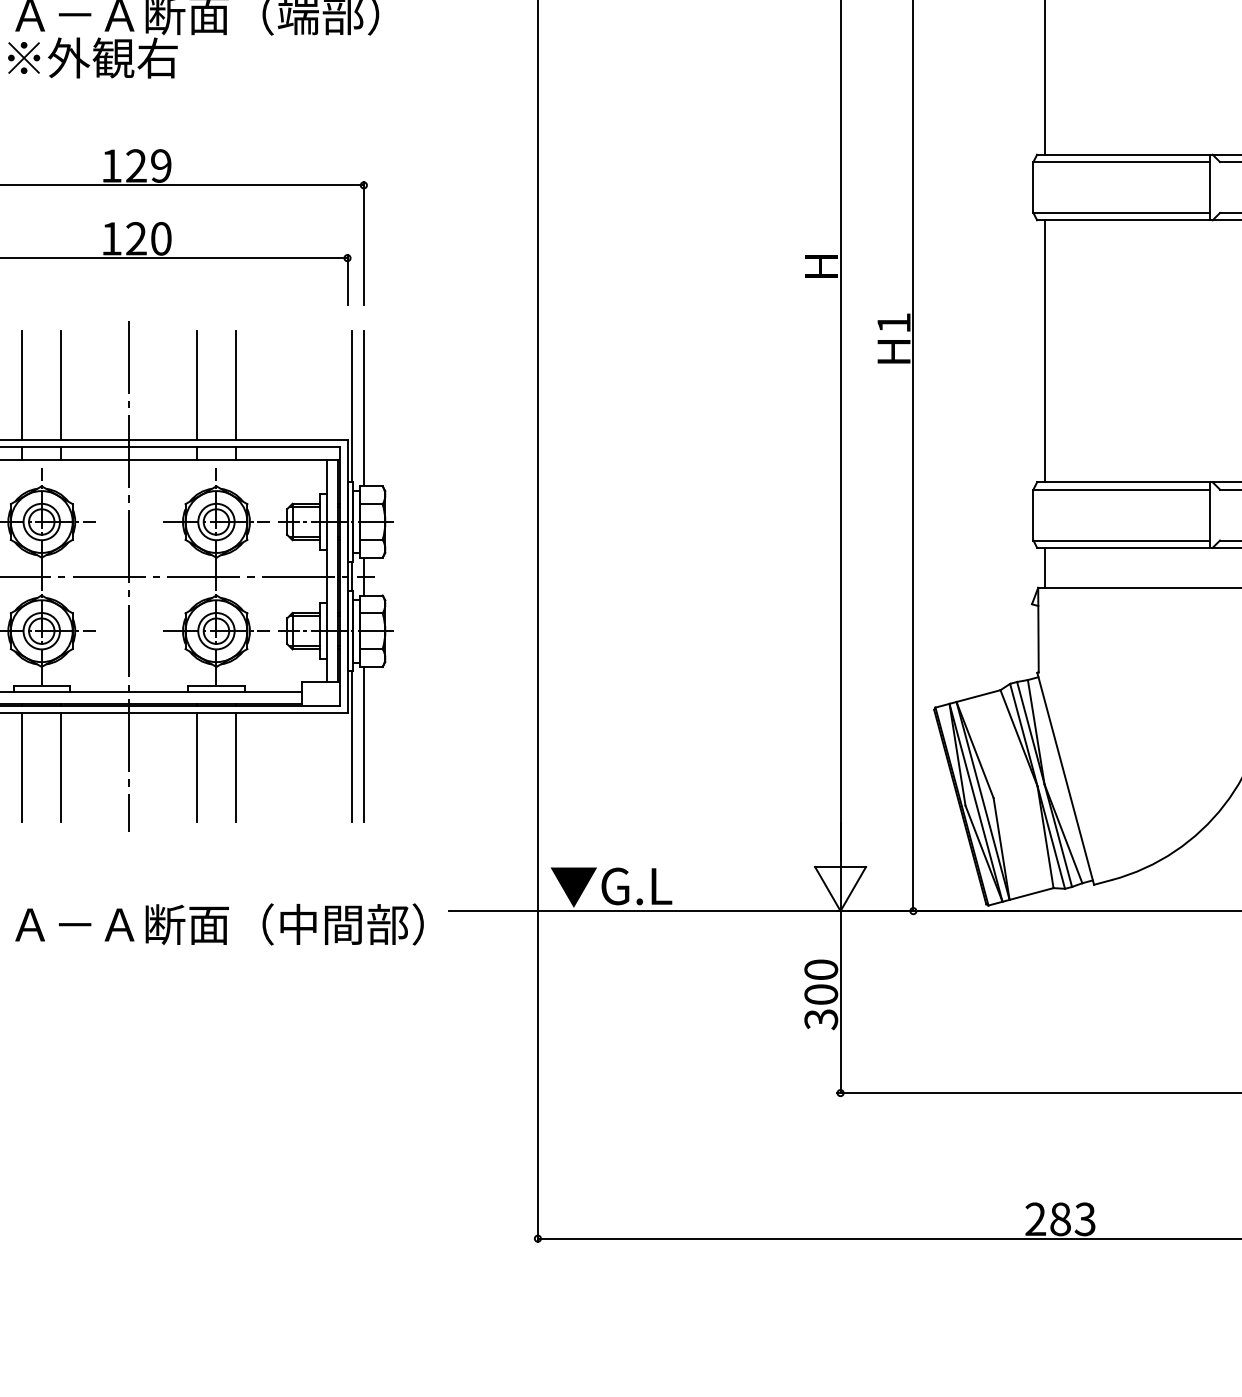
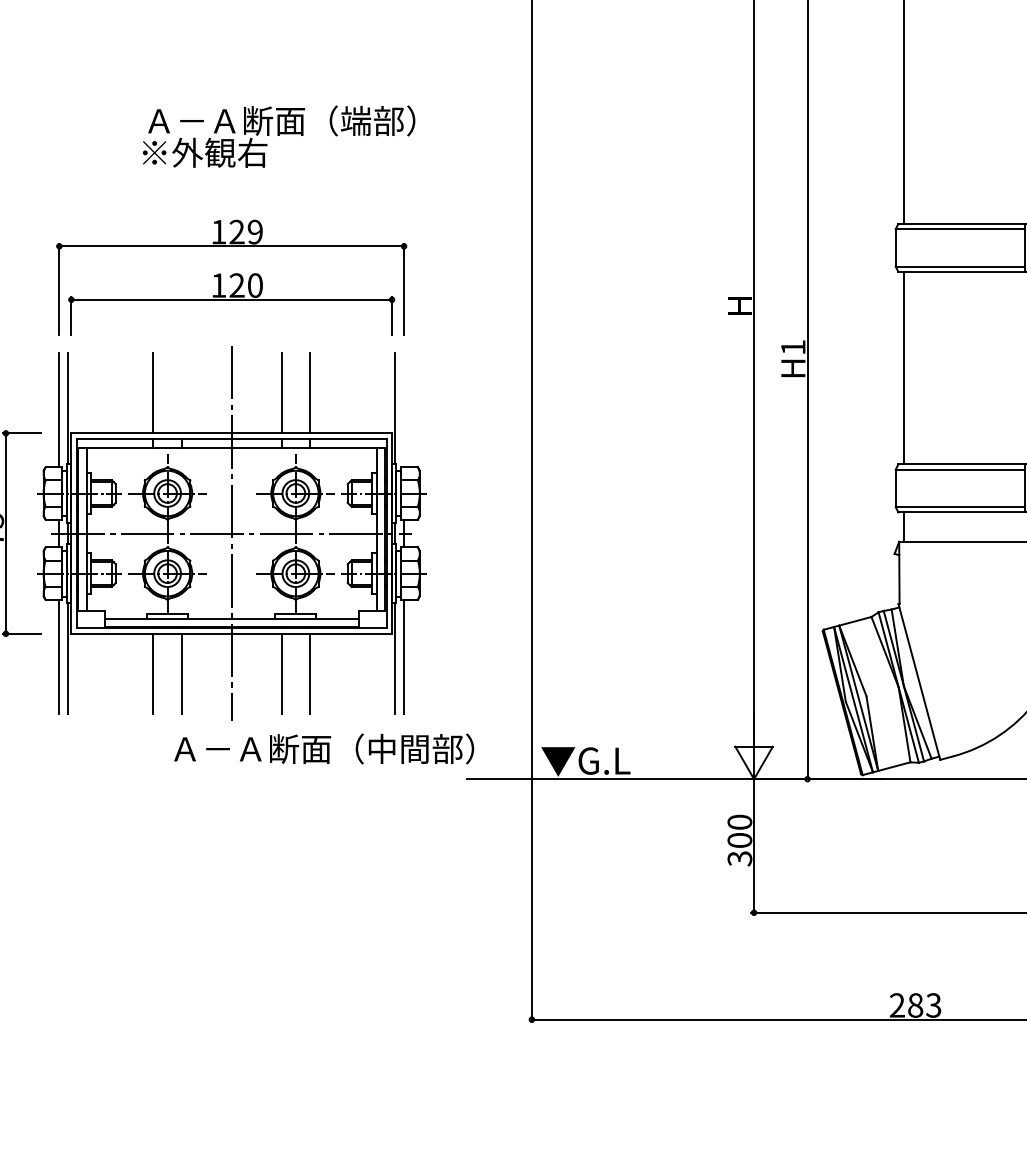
line: (60, 385) -> (181, 393), removed
line: (364, 408) -> (404, 410), removed
text: (220, 923) -> (324, 748), moved

